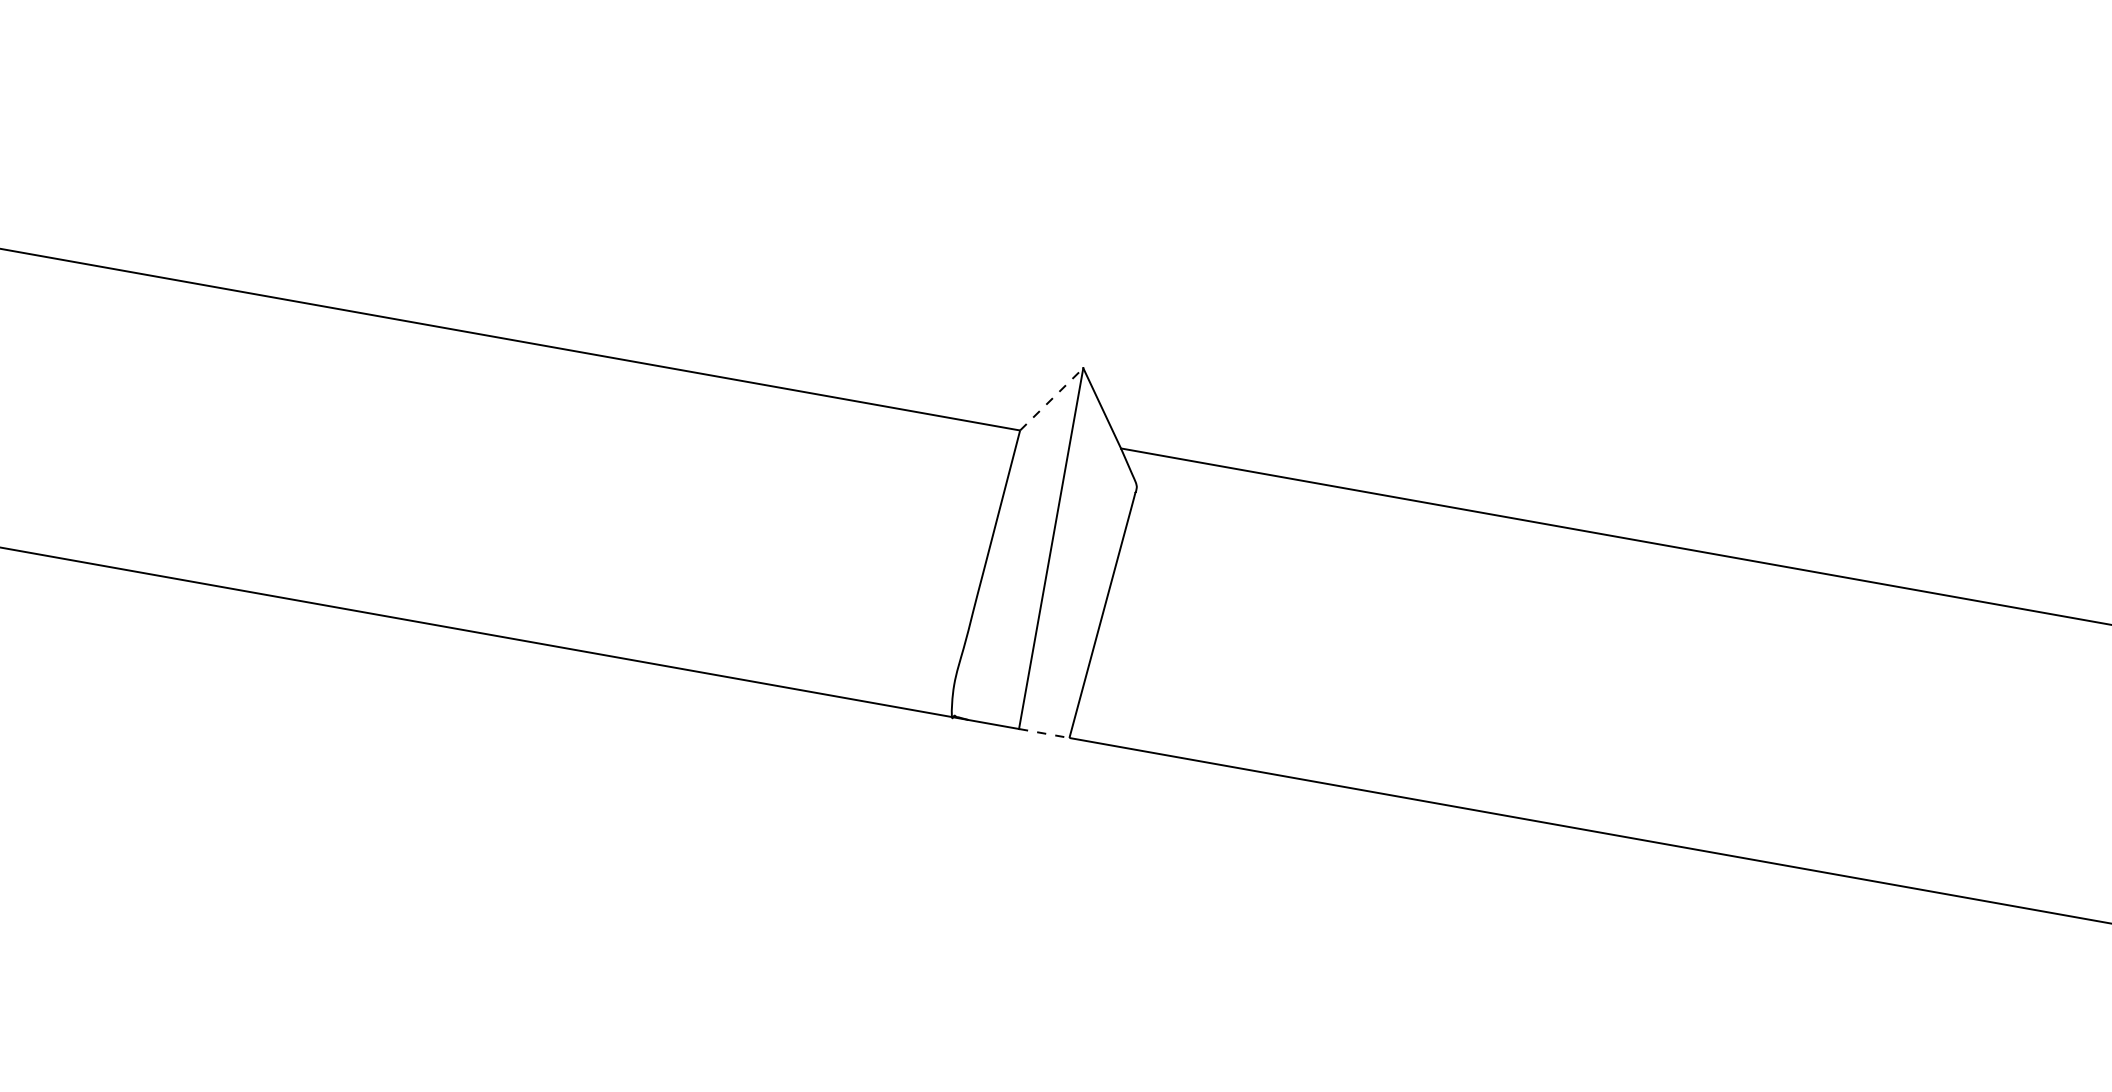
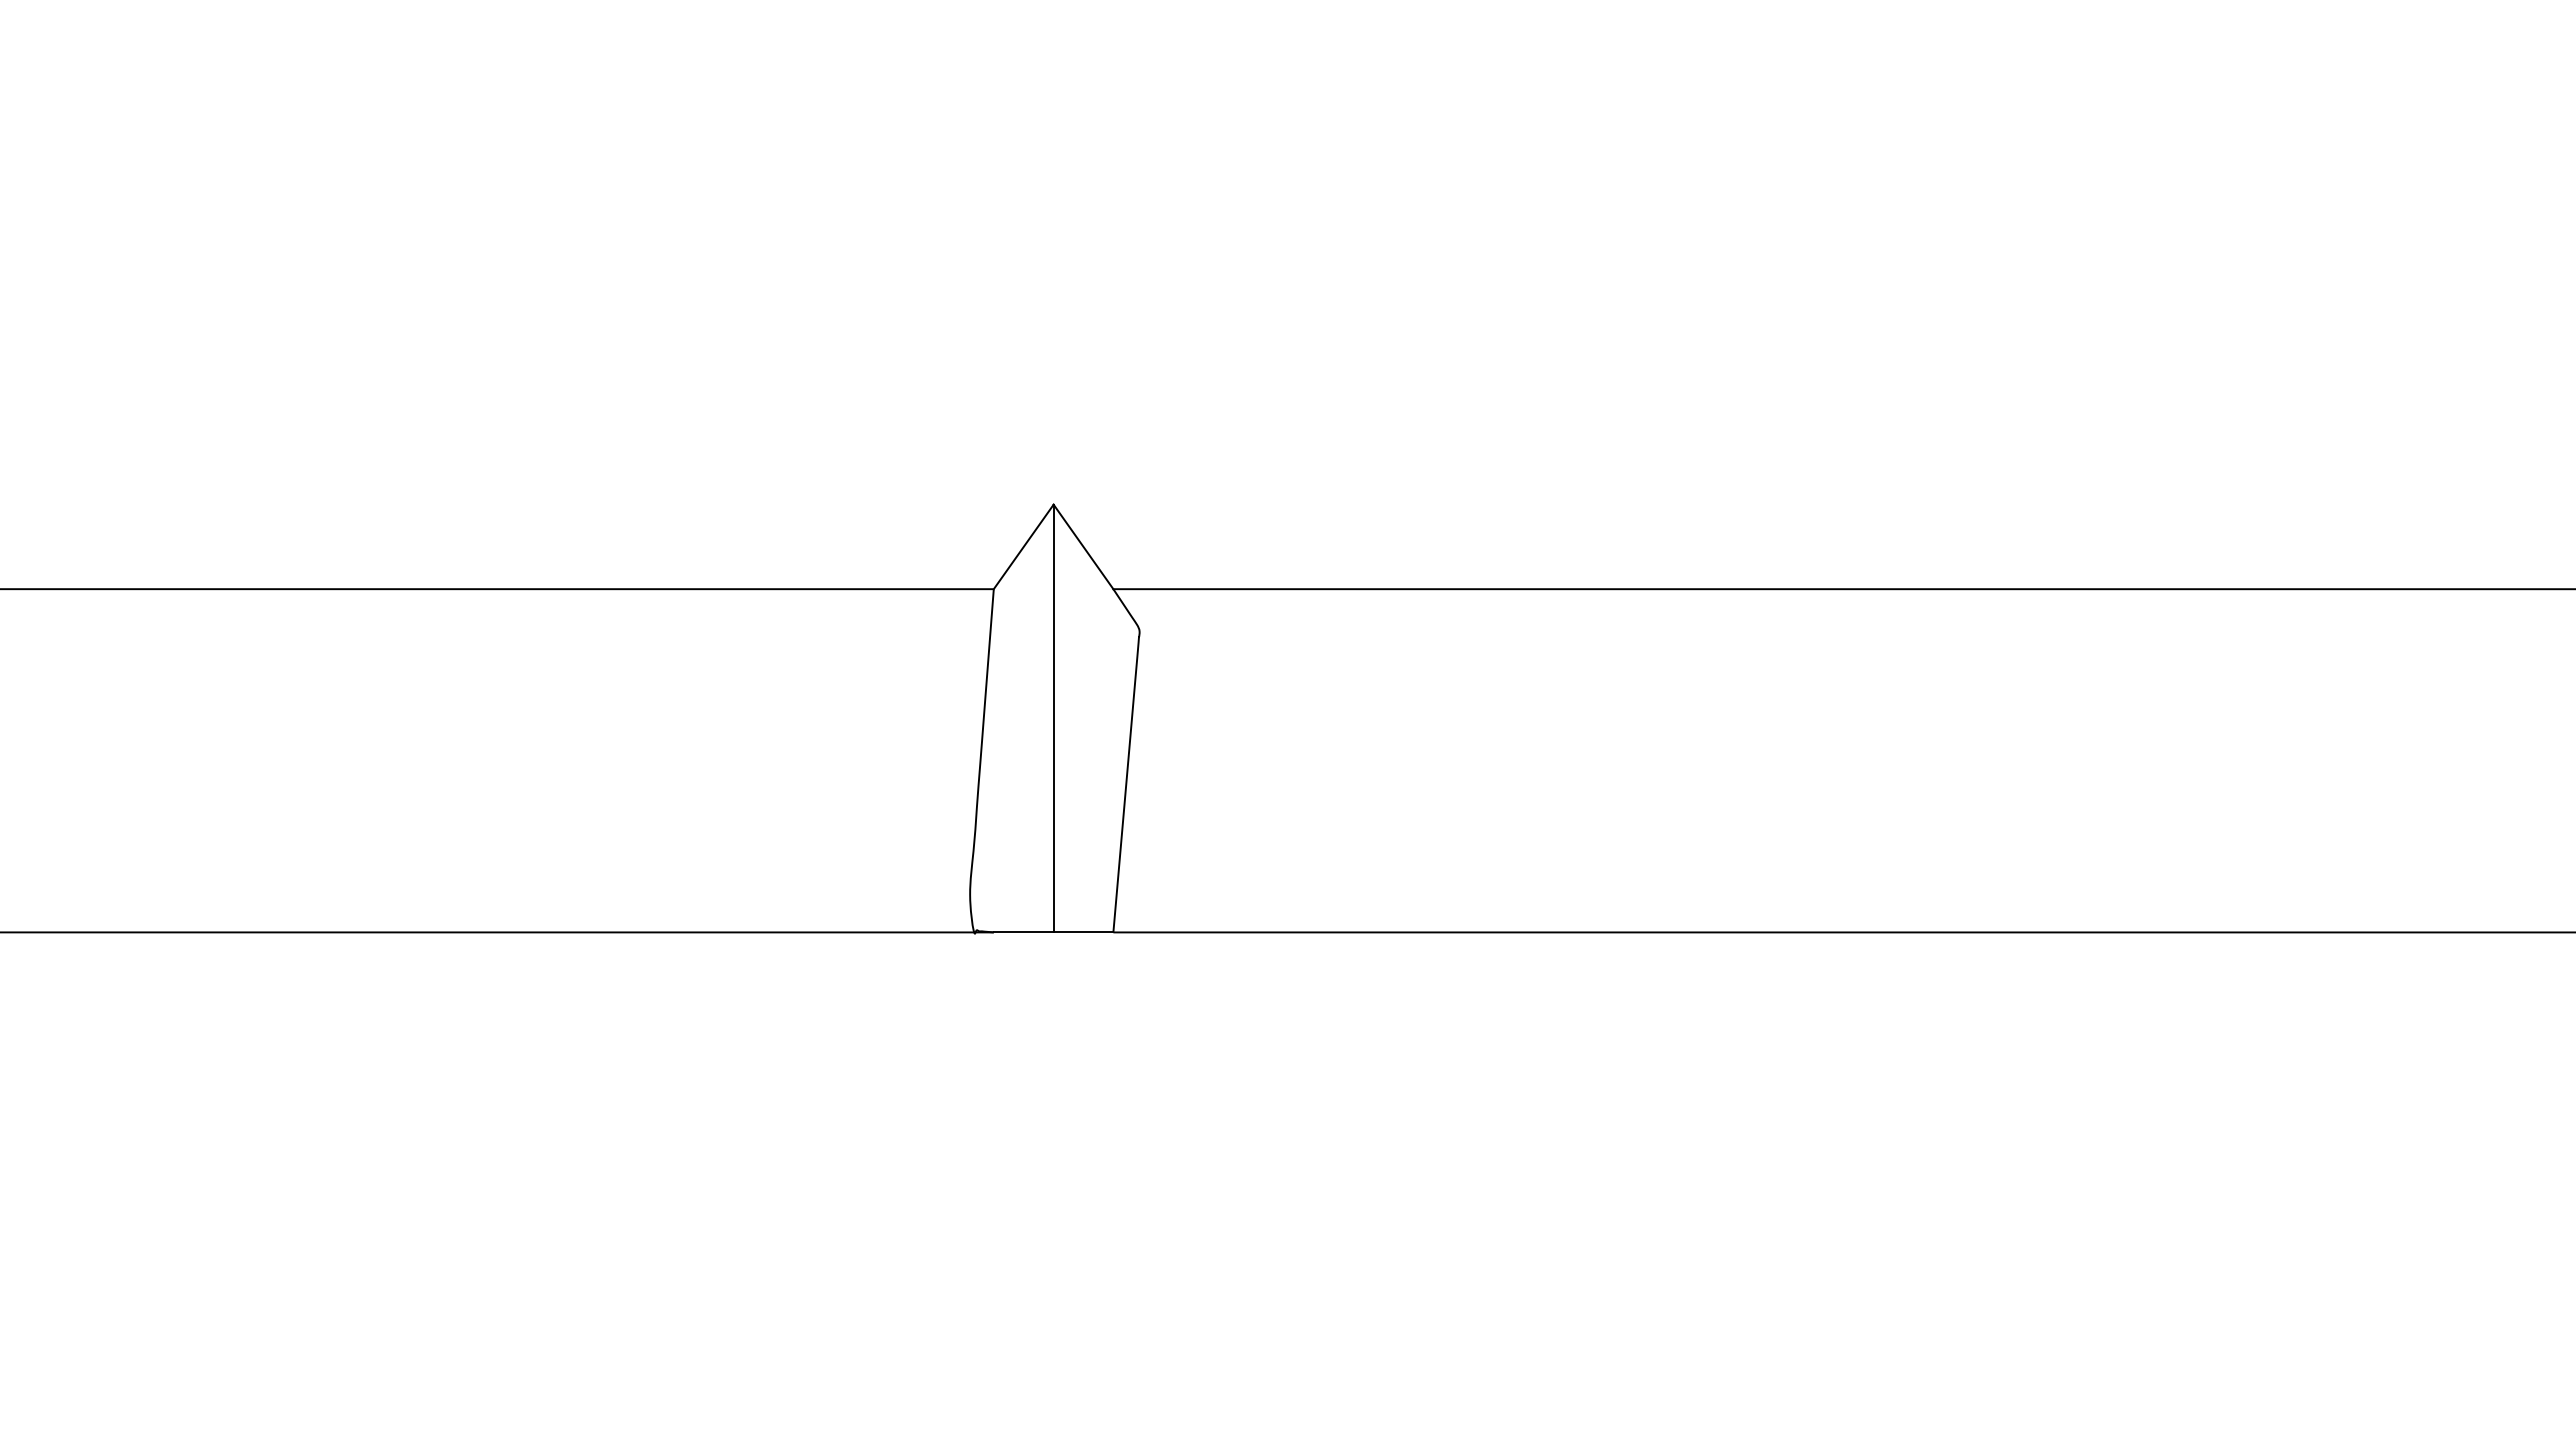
line: (1051, 398) -> (1023, 546), dashed -> solid
line: (1044, 733) -> (1083, 932), dashed -> solid

